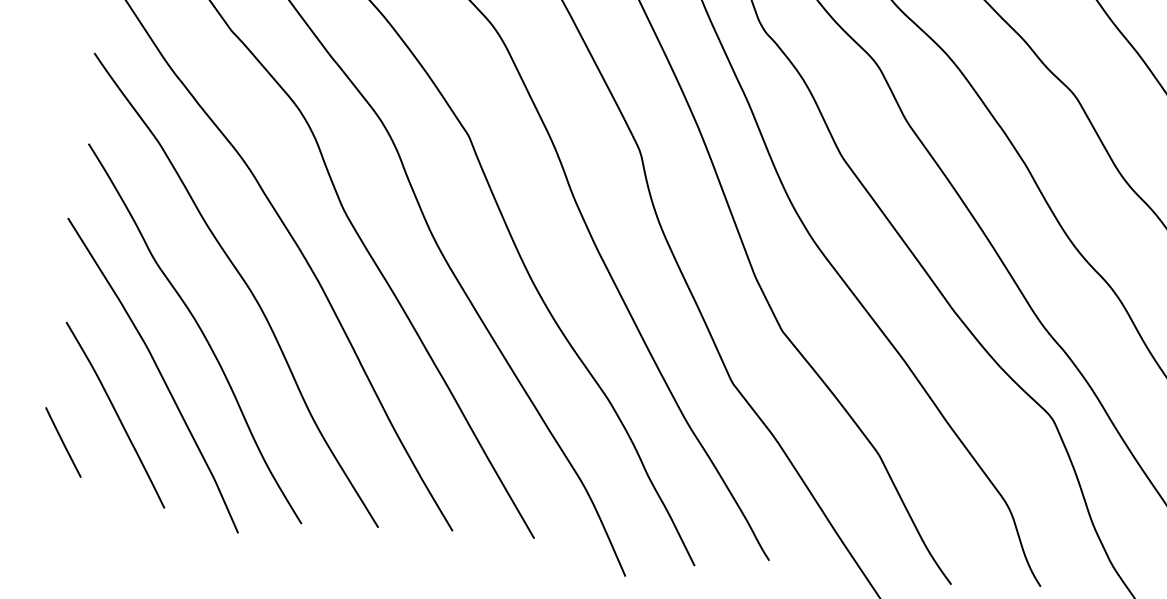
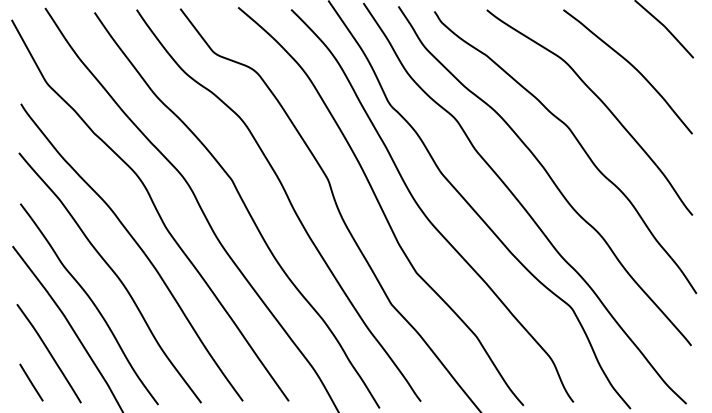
line: (63, 442) -> (31, 382), moved

